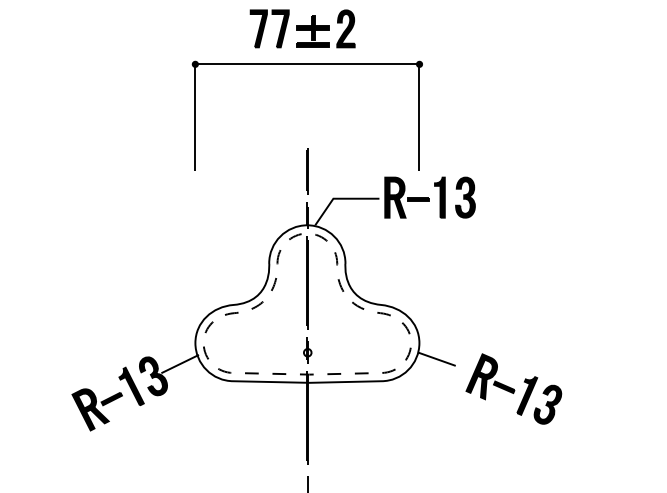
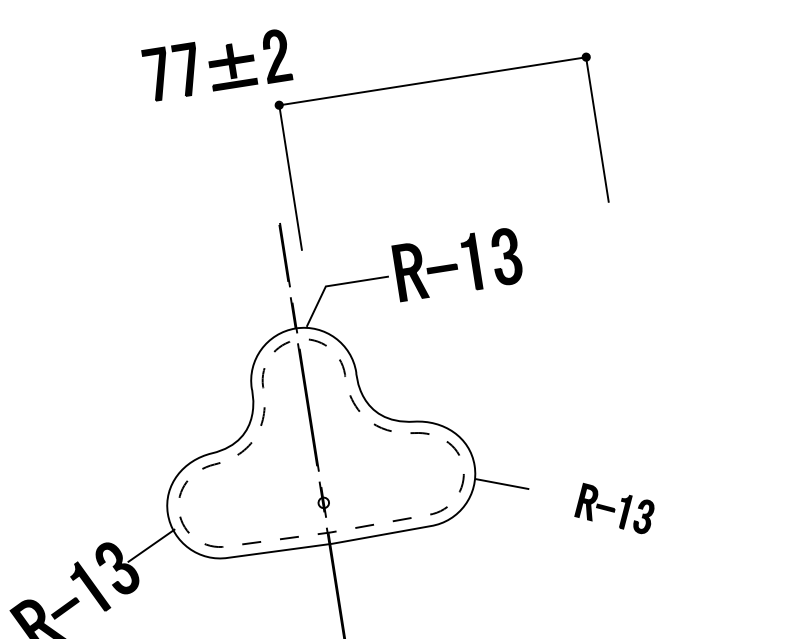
part: (302, 28) -> (216, 64), moved
part: (306, 64) -> (431, 81), moved
part: (513, 388) -> (613, 507), size x0.6

